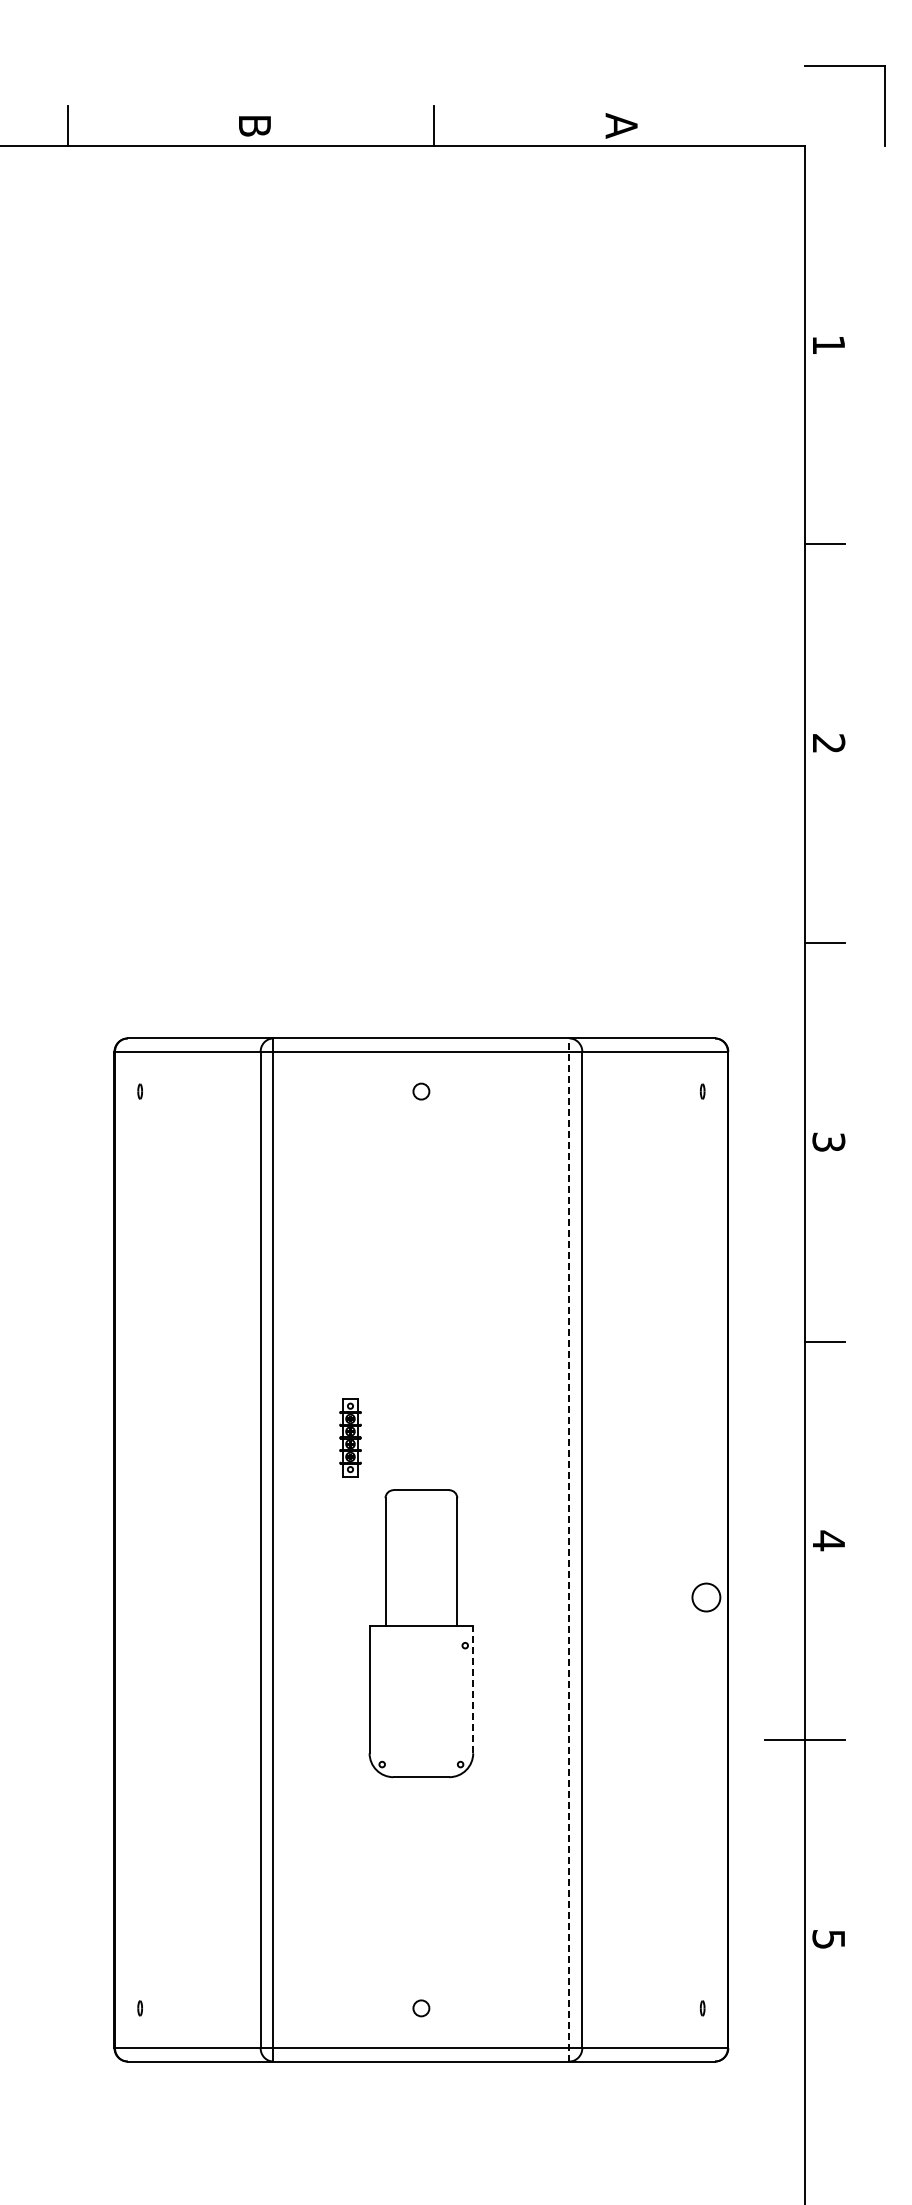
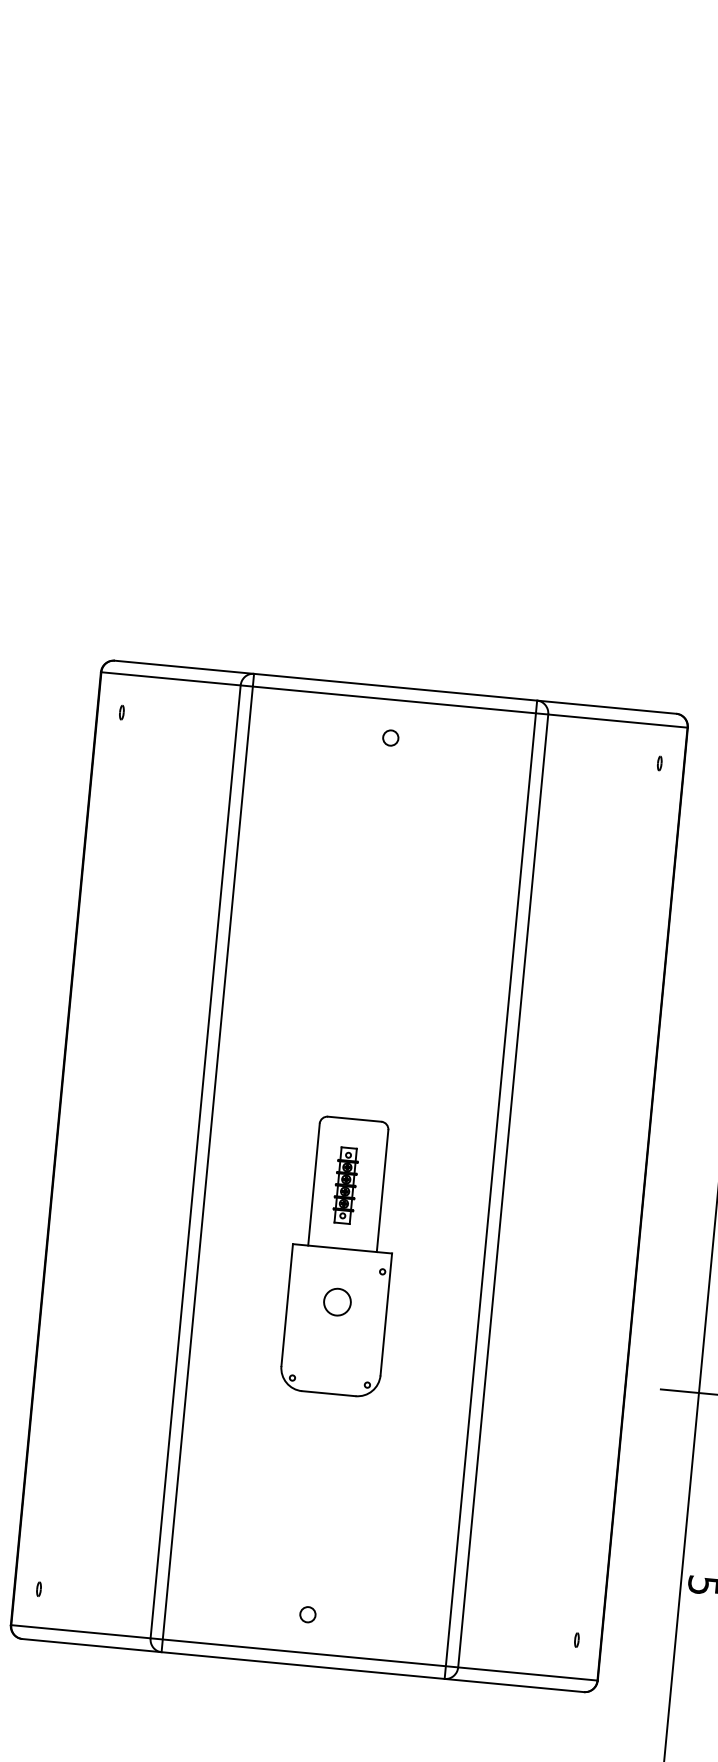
part: (350, 1437) -> (345, 1185), moved
line: (569, 1550) -> (490, 1190), dashed -> solid
circle: (706, 1597) -> (337, 1302), moved
line: (473, 1689) -> (386, 1314), dashed -> solid

